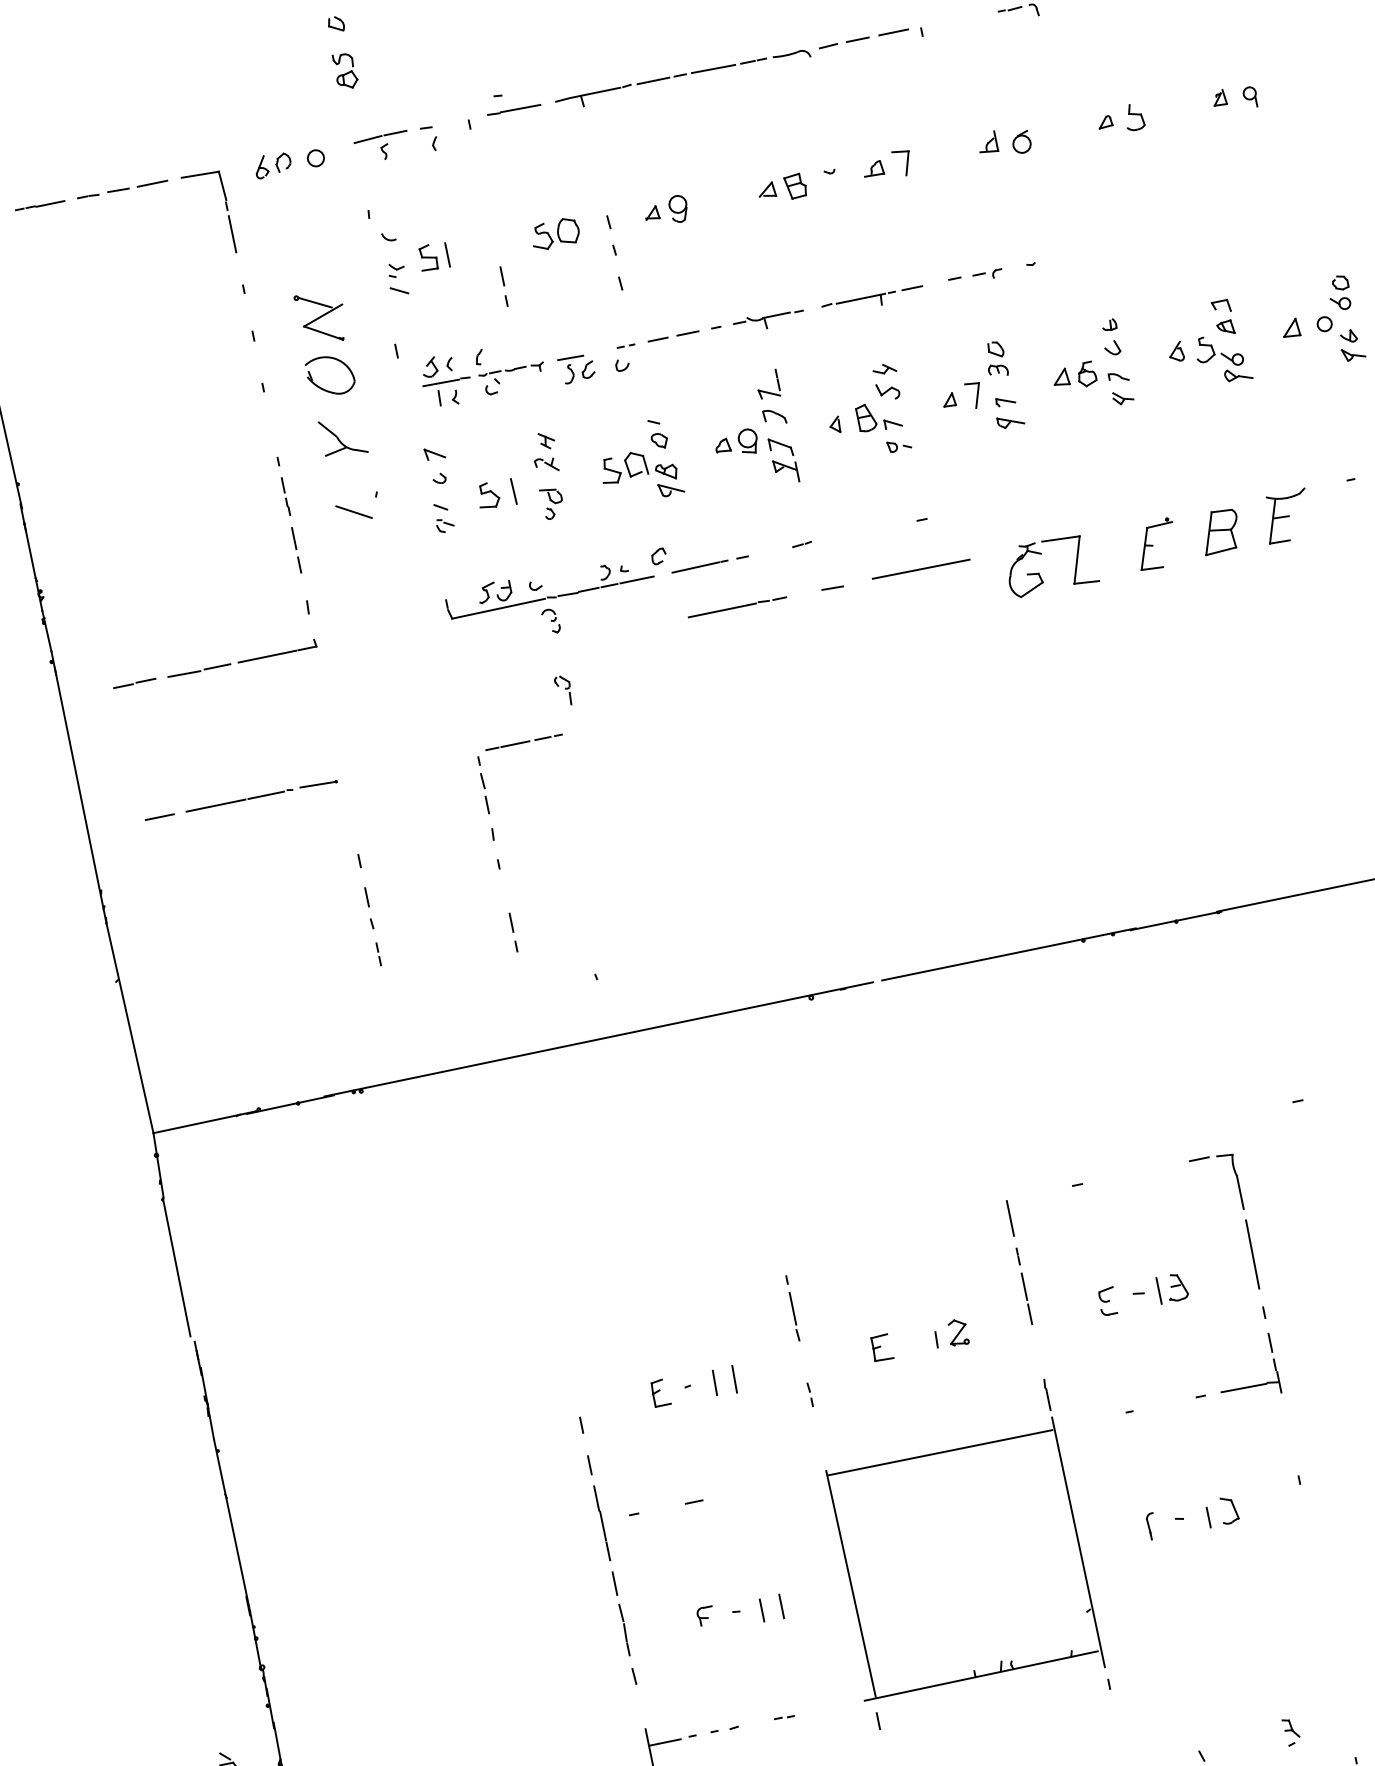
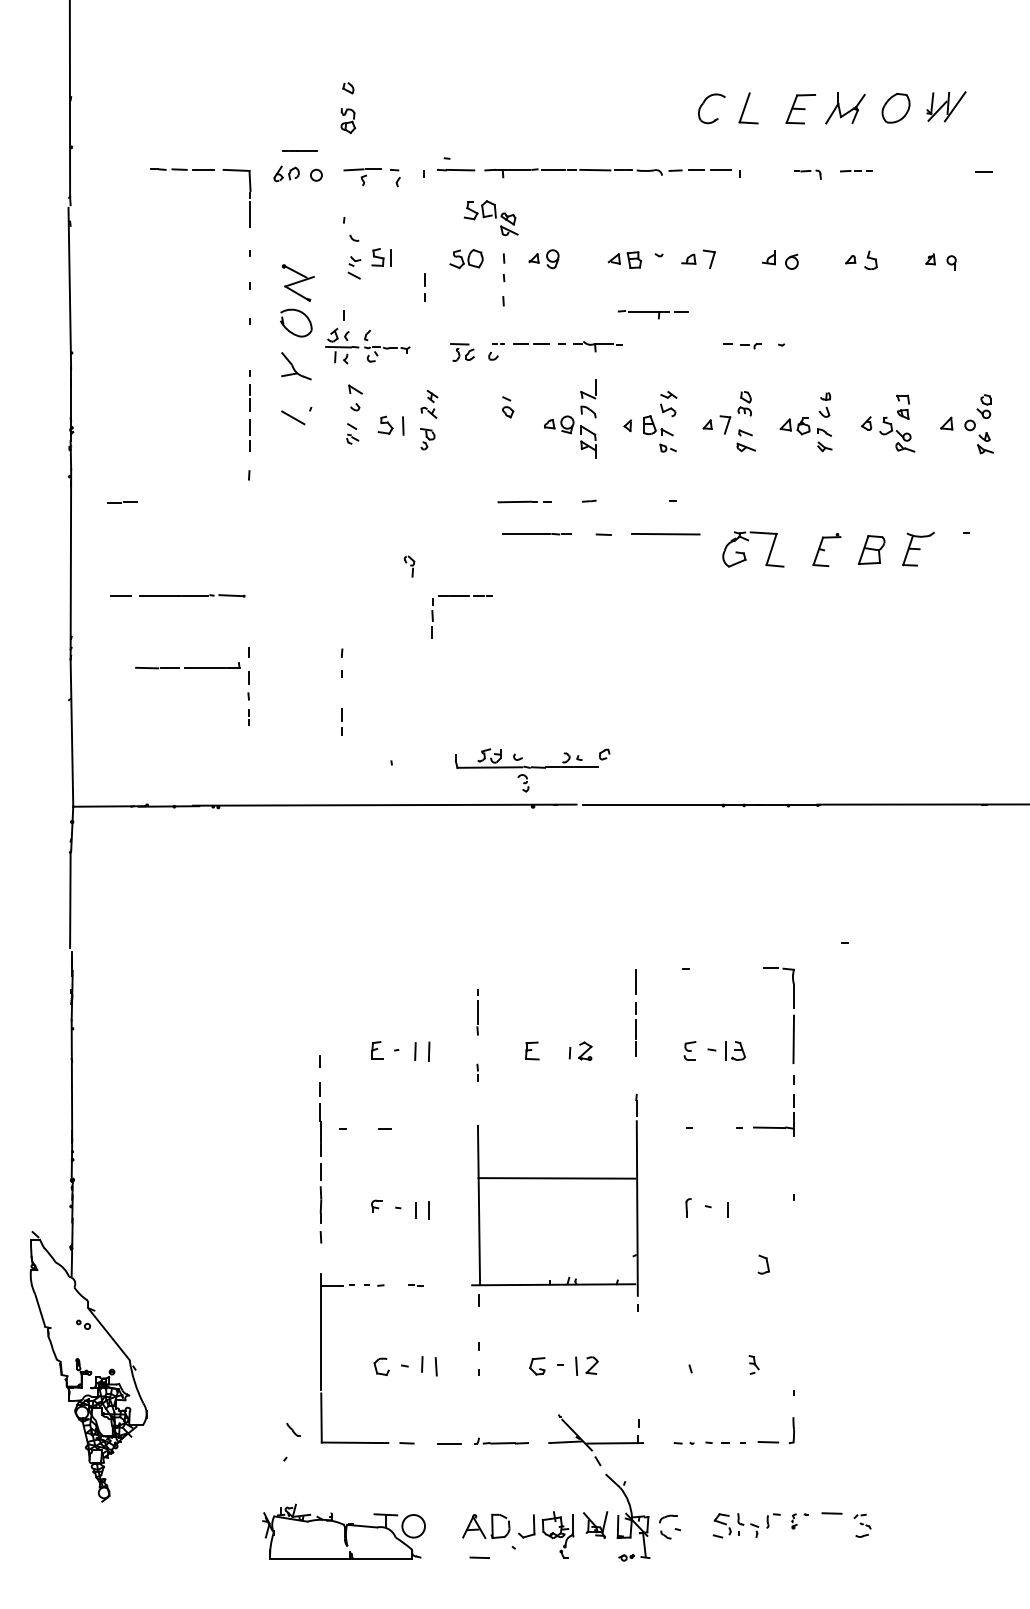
line: (39, 204) -> (299, 150), moved
part: (871, 300) -> (652, 314), moved
part: (482, 371) -> (367, 345), moved
part: (640, 476) -> (490, 218), moved
part: (560, 600) -> (532, 770), moved
part: (241, 658) -> (187, 665), moved
part: (518, 744) -> (461, 596), moved
line: (939, 1453) -> (556, 1178), moved
part: (1228, 1510) -> (763, 1264), moved

